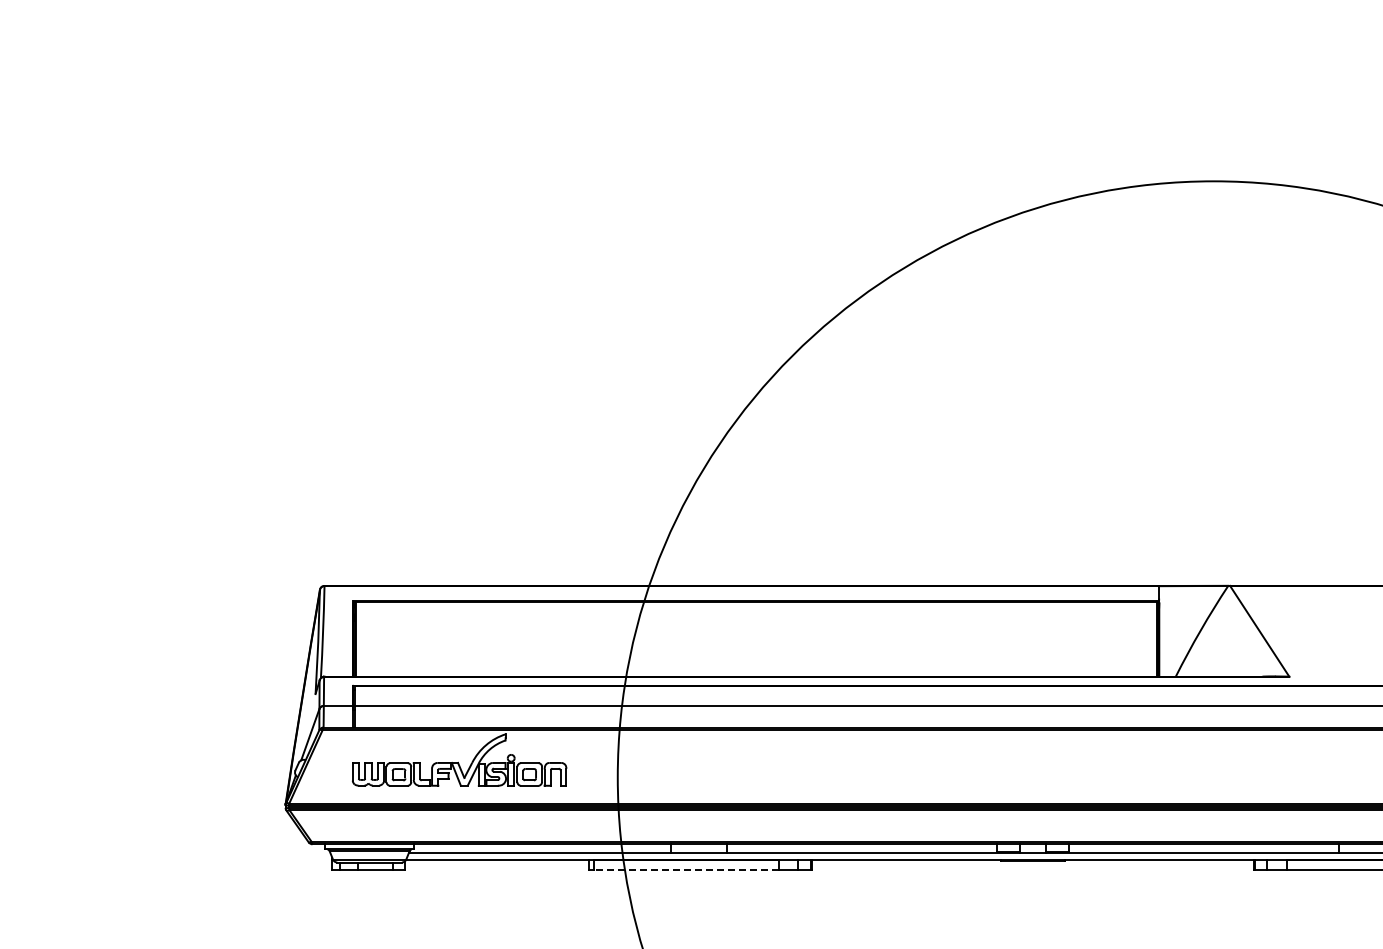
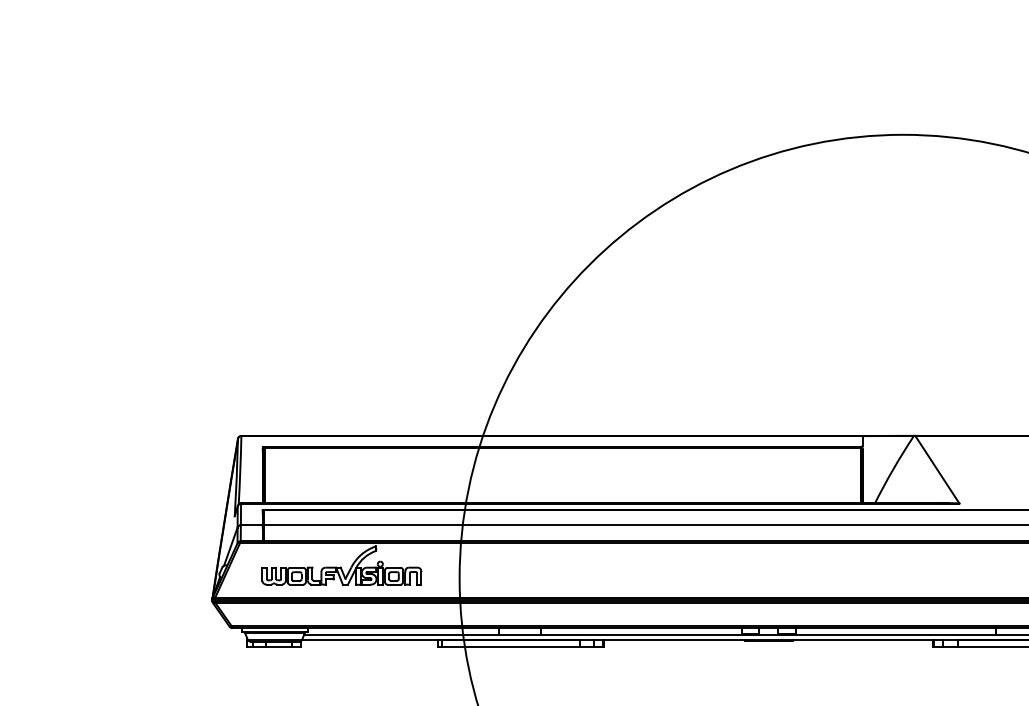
line: (686, 869) -> (510, 646), dashed -> solid

